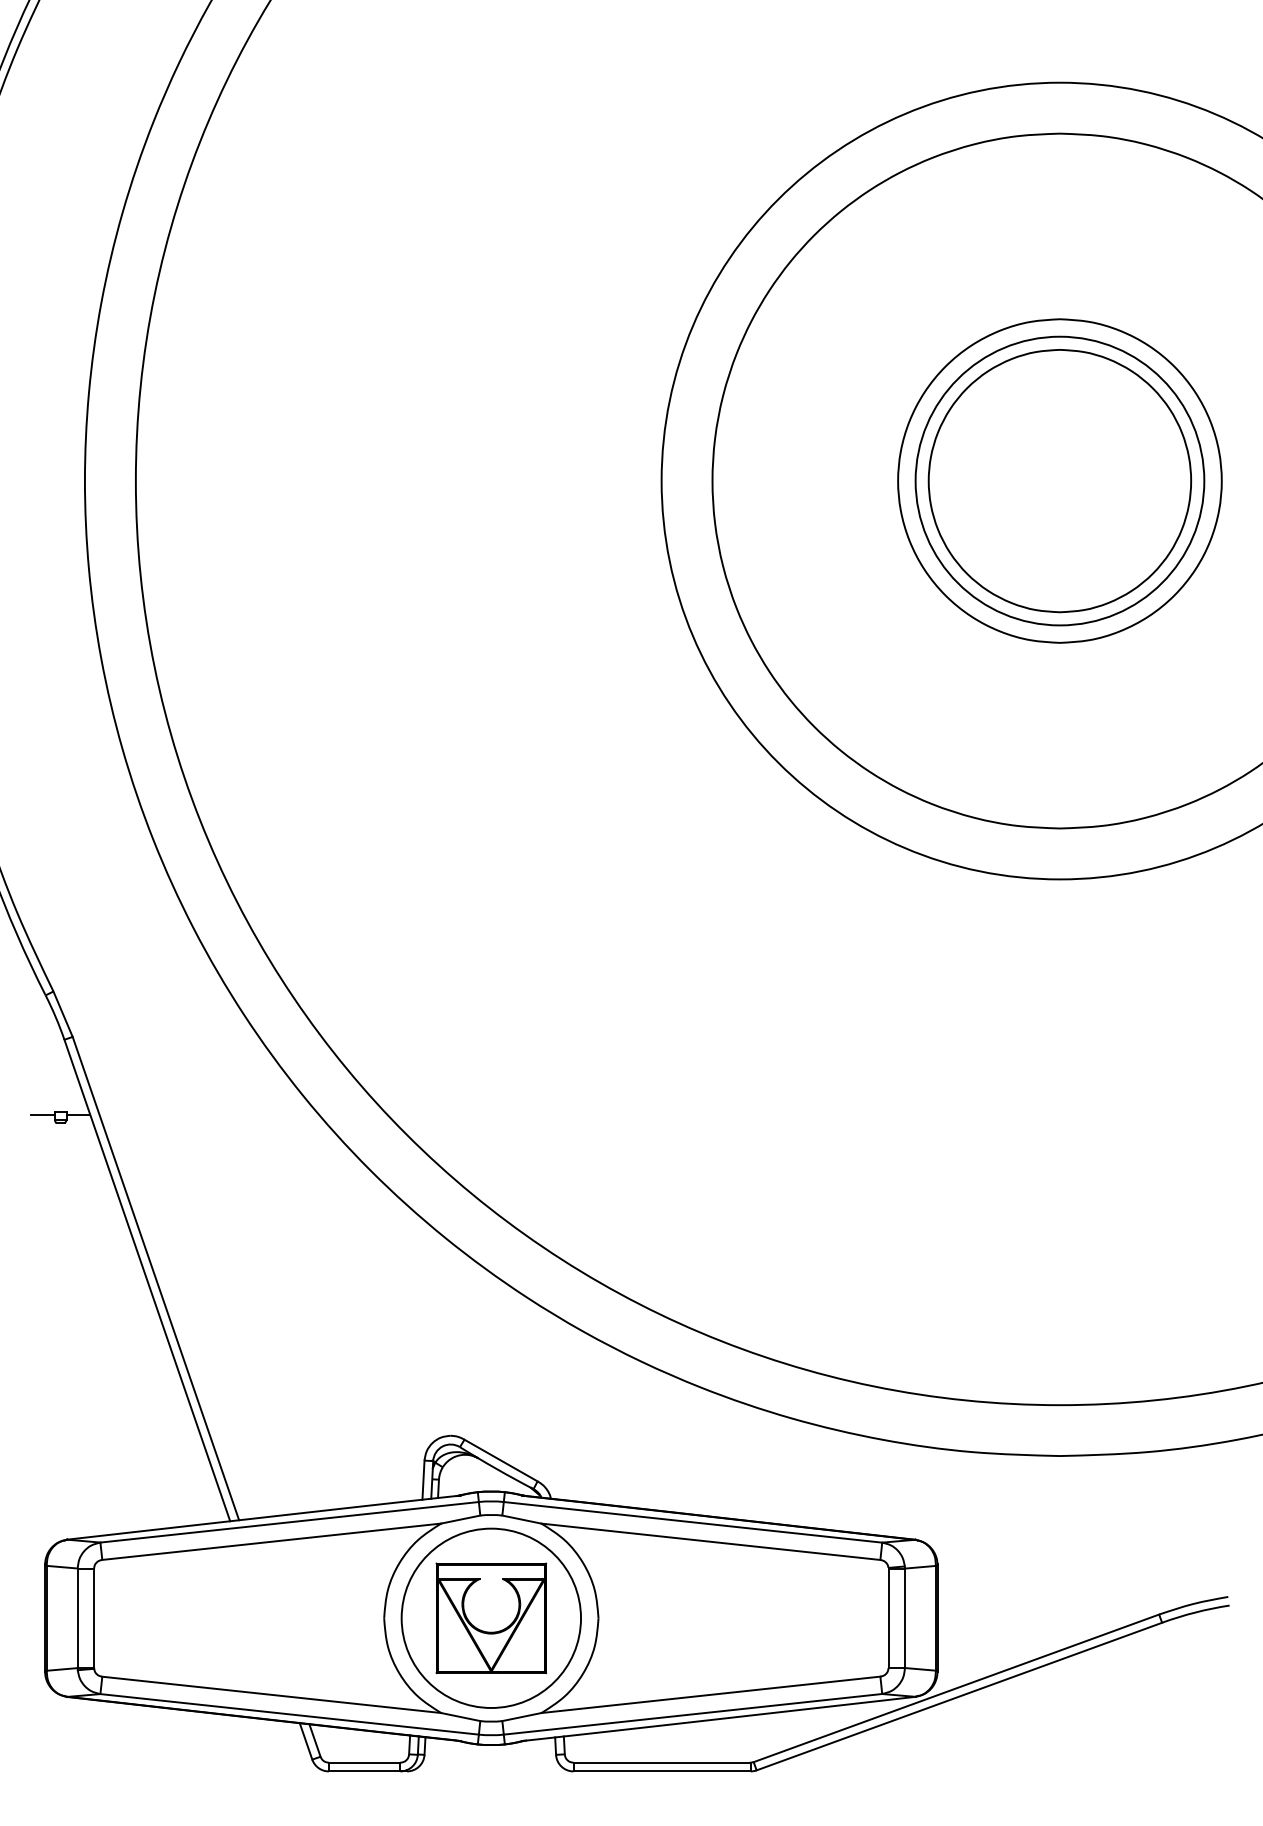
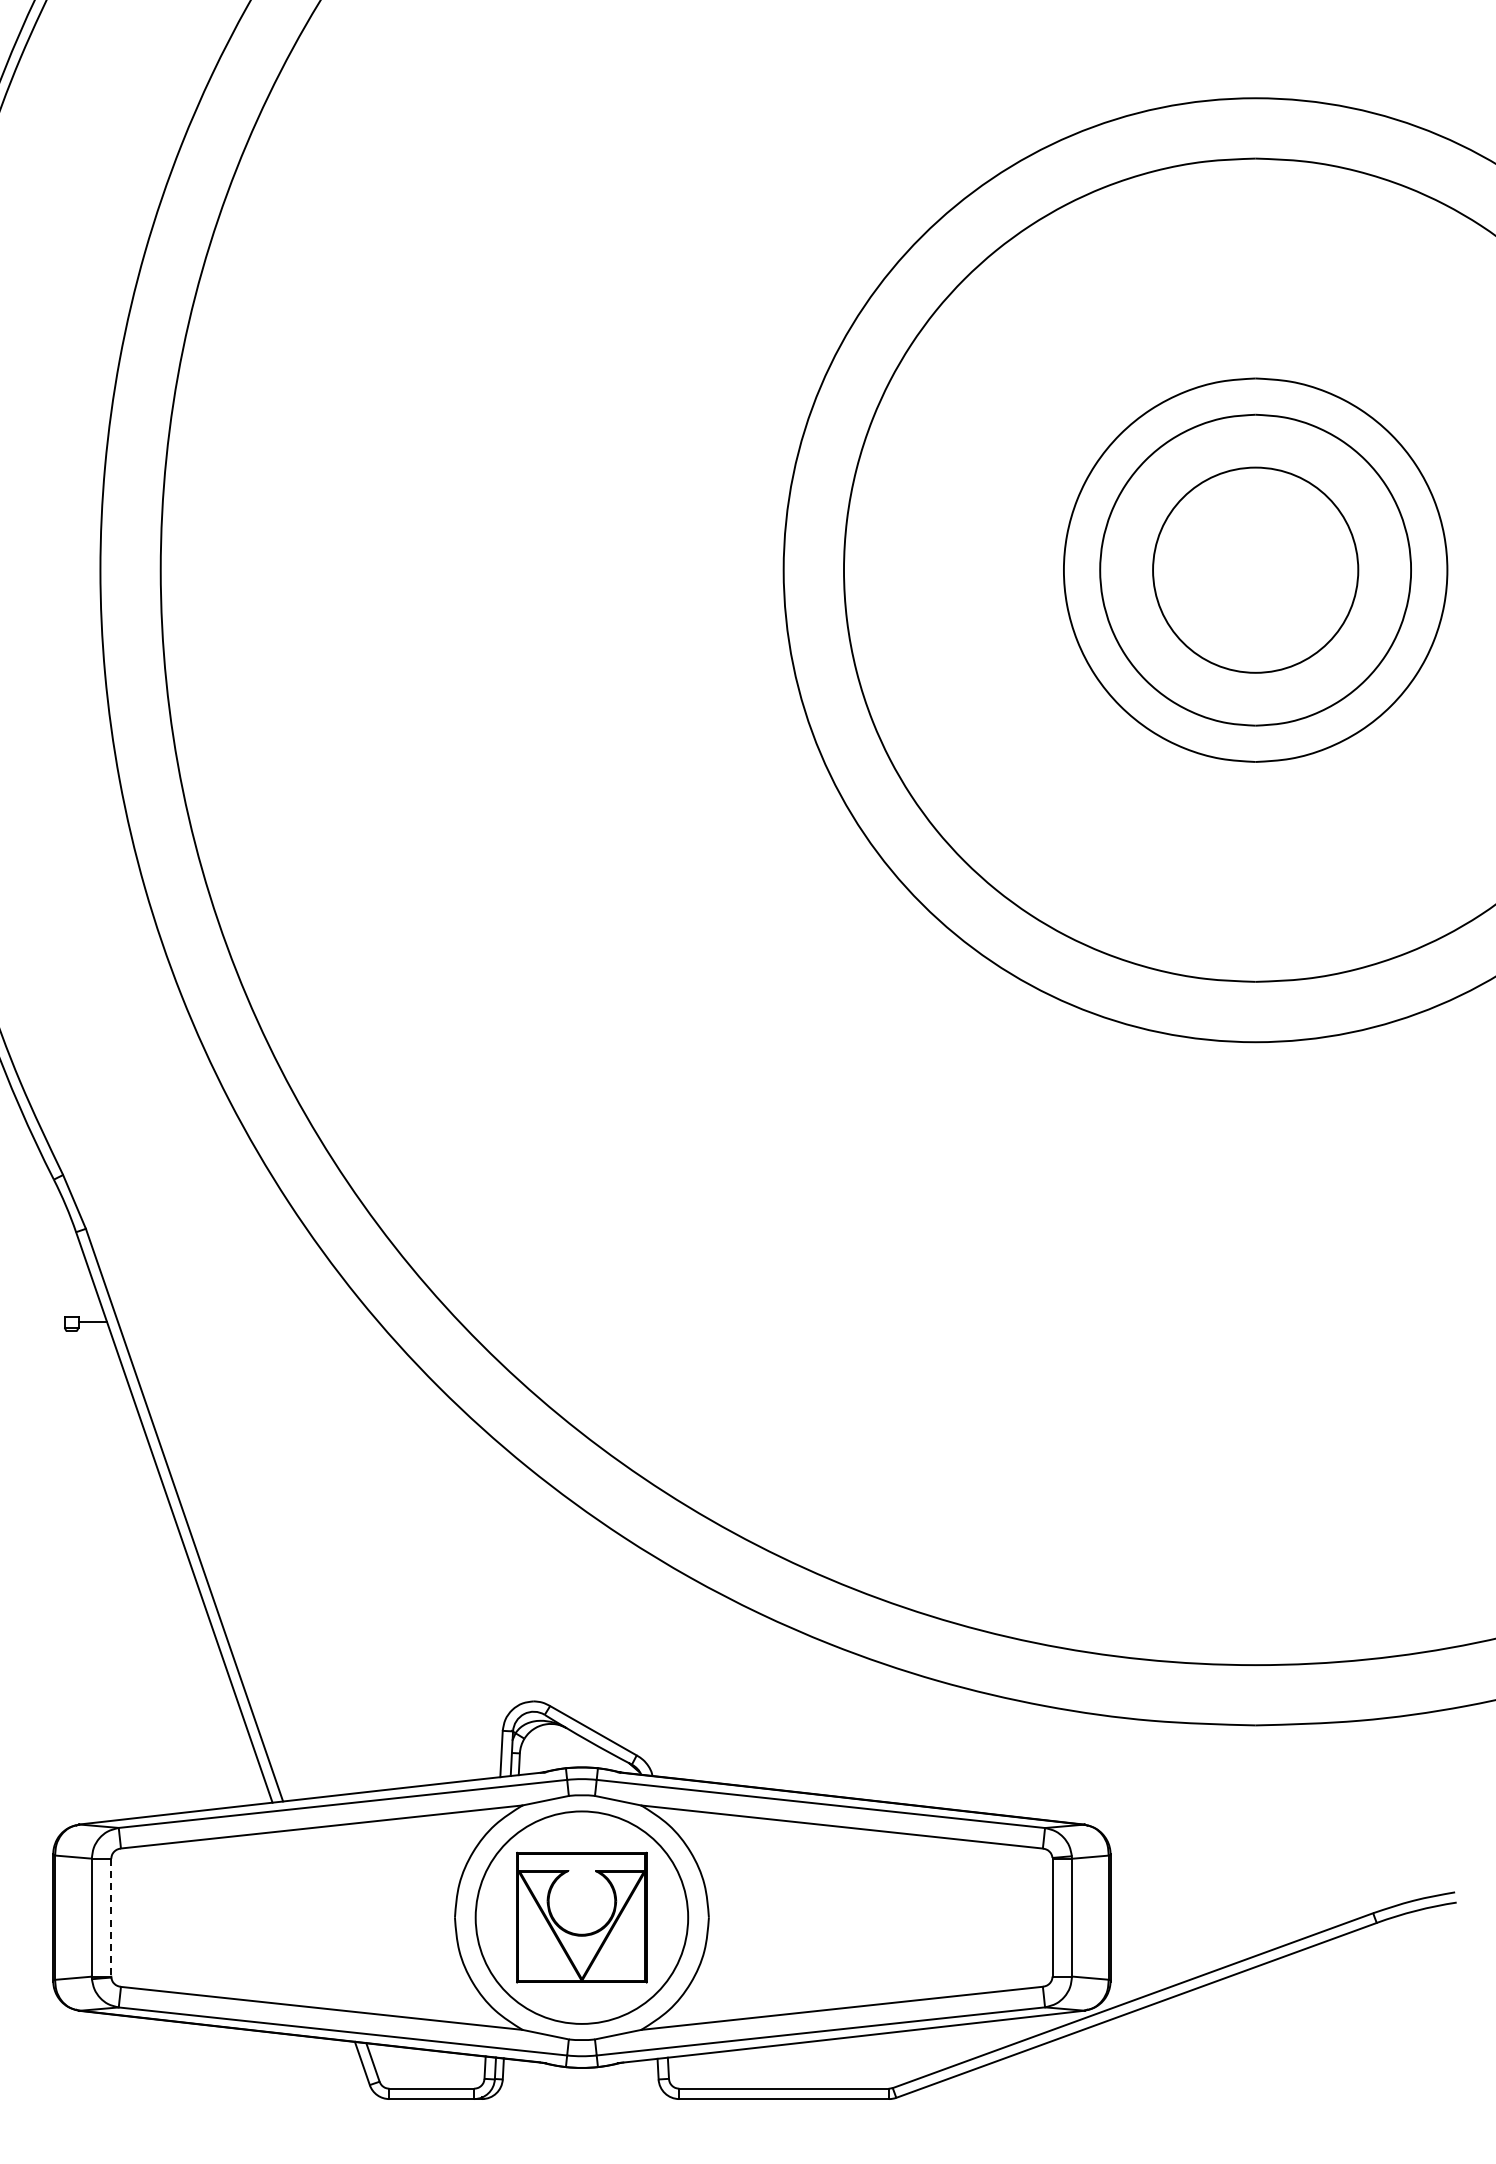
circle: (1059, 481) -> (1255, 570), size x0.6
line: (42, 1115) -> (50, 1321), removed
line: (94, 1619) -> (111, 1918), solid -> dashed

